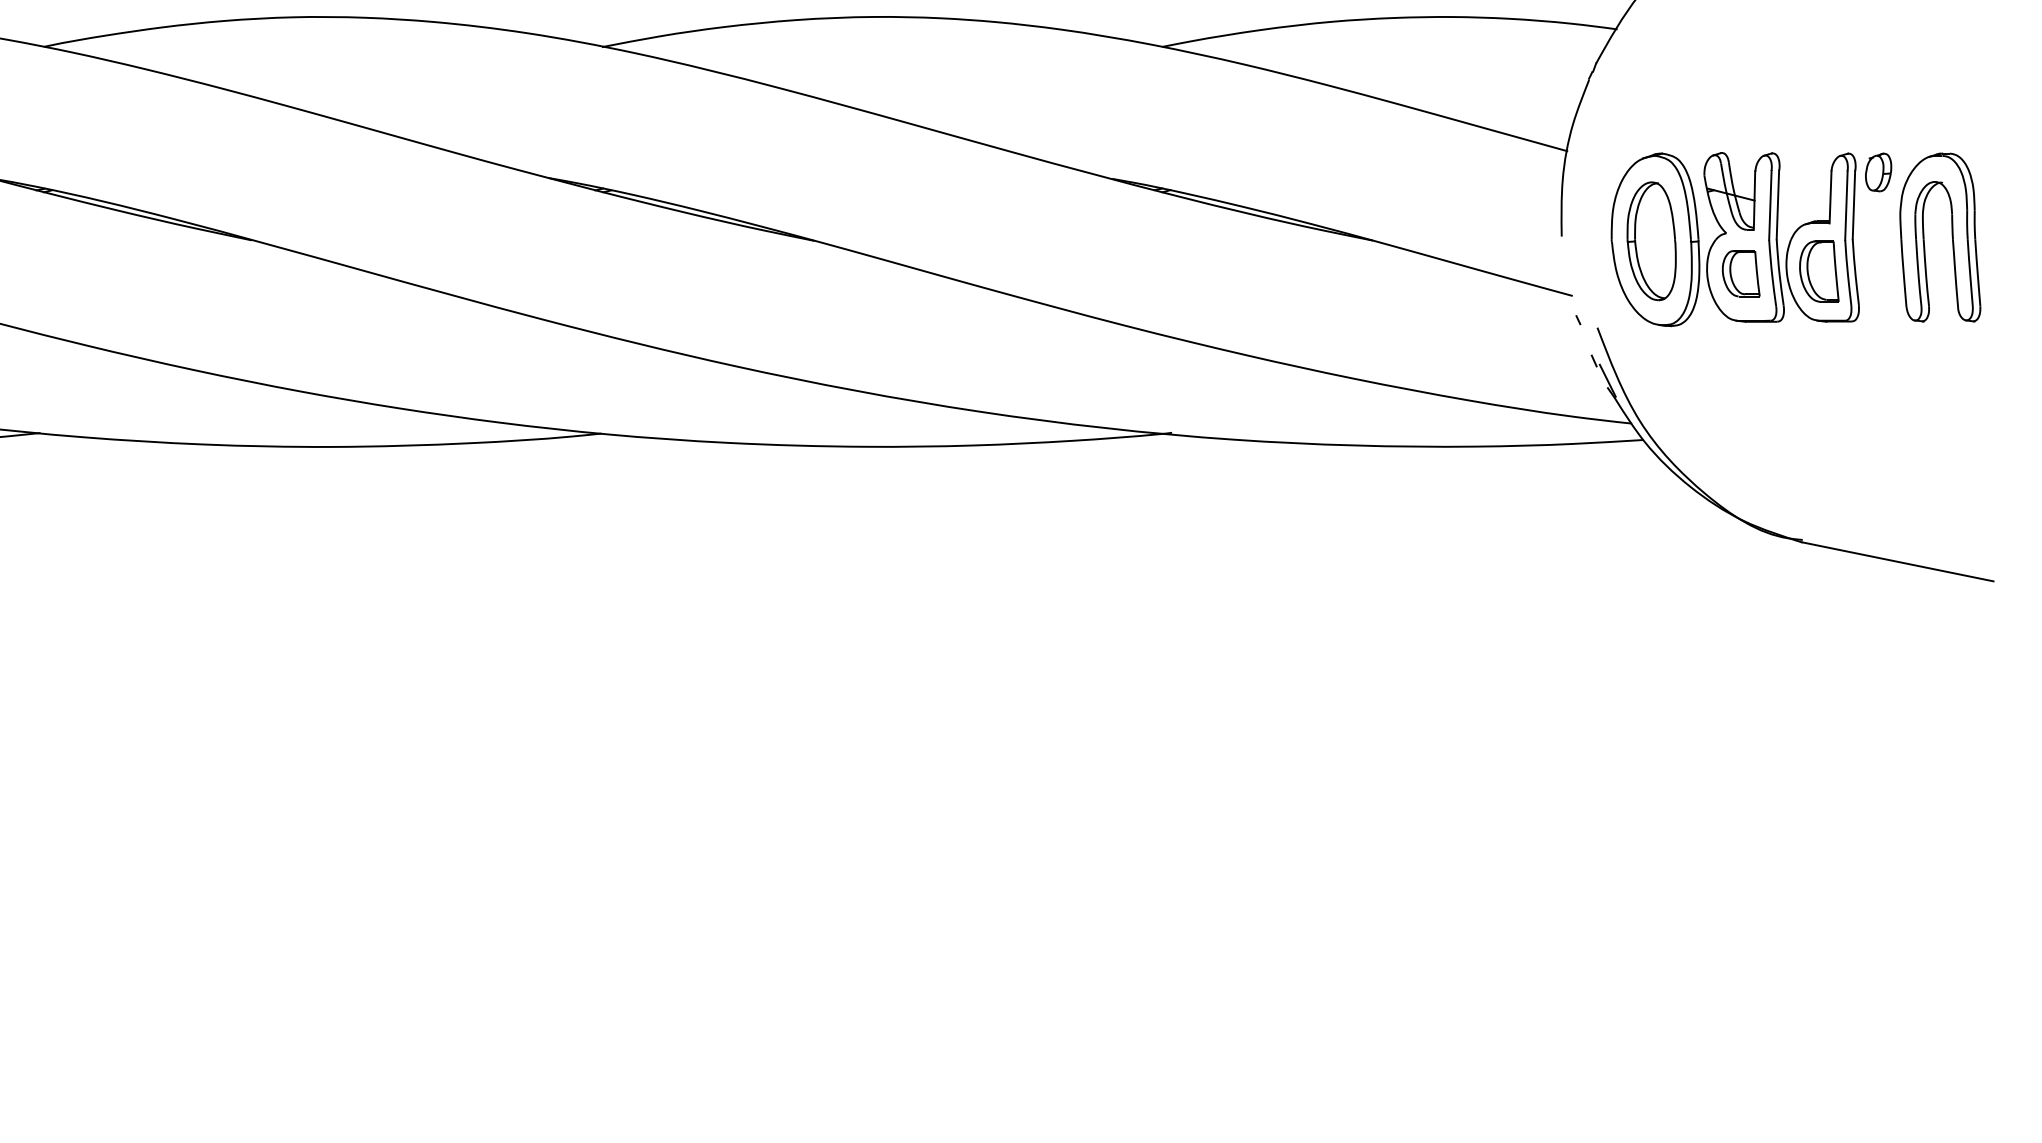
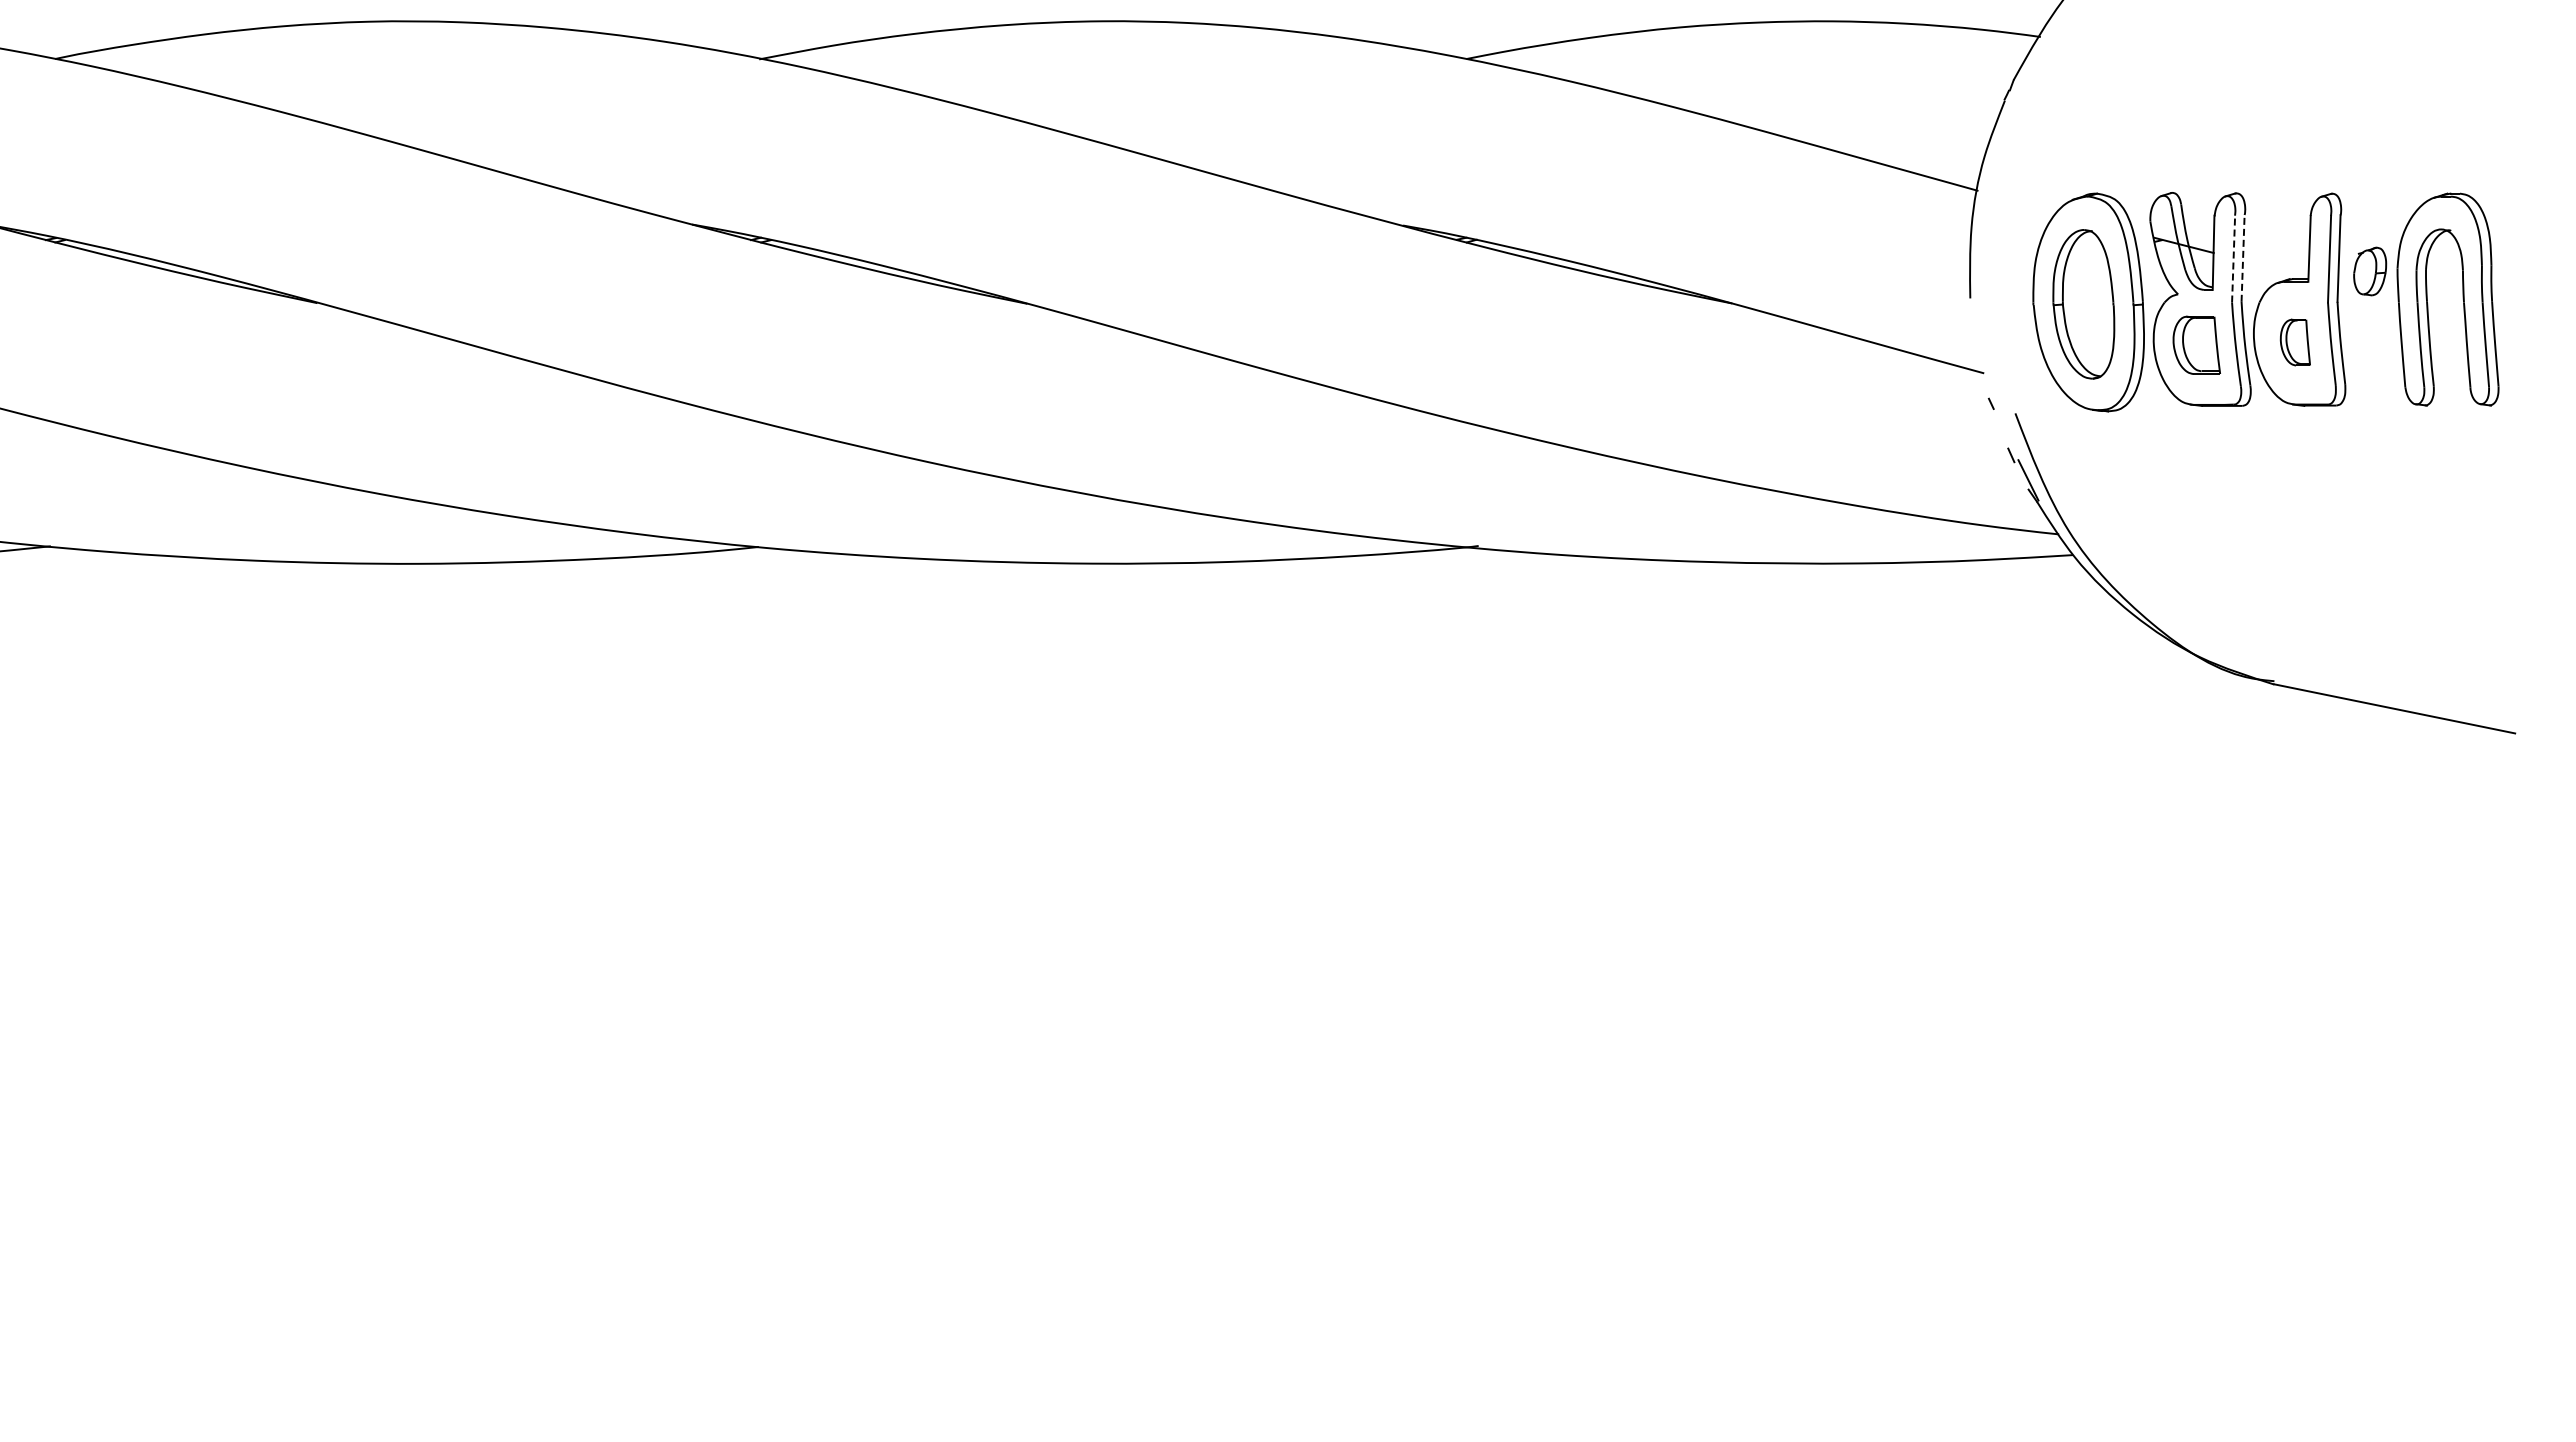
part: (1878, 172) -> (2370, 271), moved
line: (1770, 204) -> (2233, 258), solid -> dashed
line: (1778, 204) -> (2243, 257), solid -> dashed
part: (1819, 271) -> (2295, 342), size x0.6

